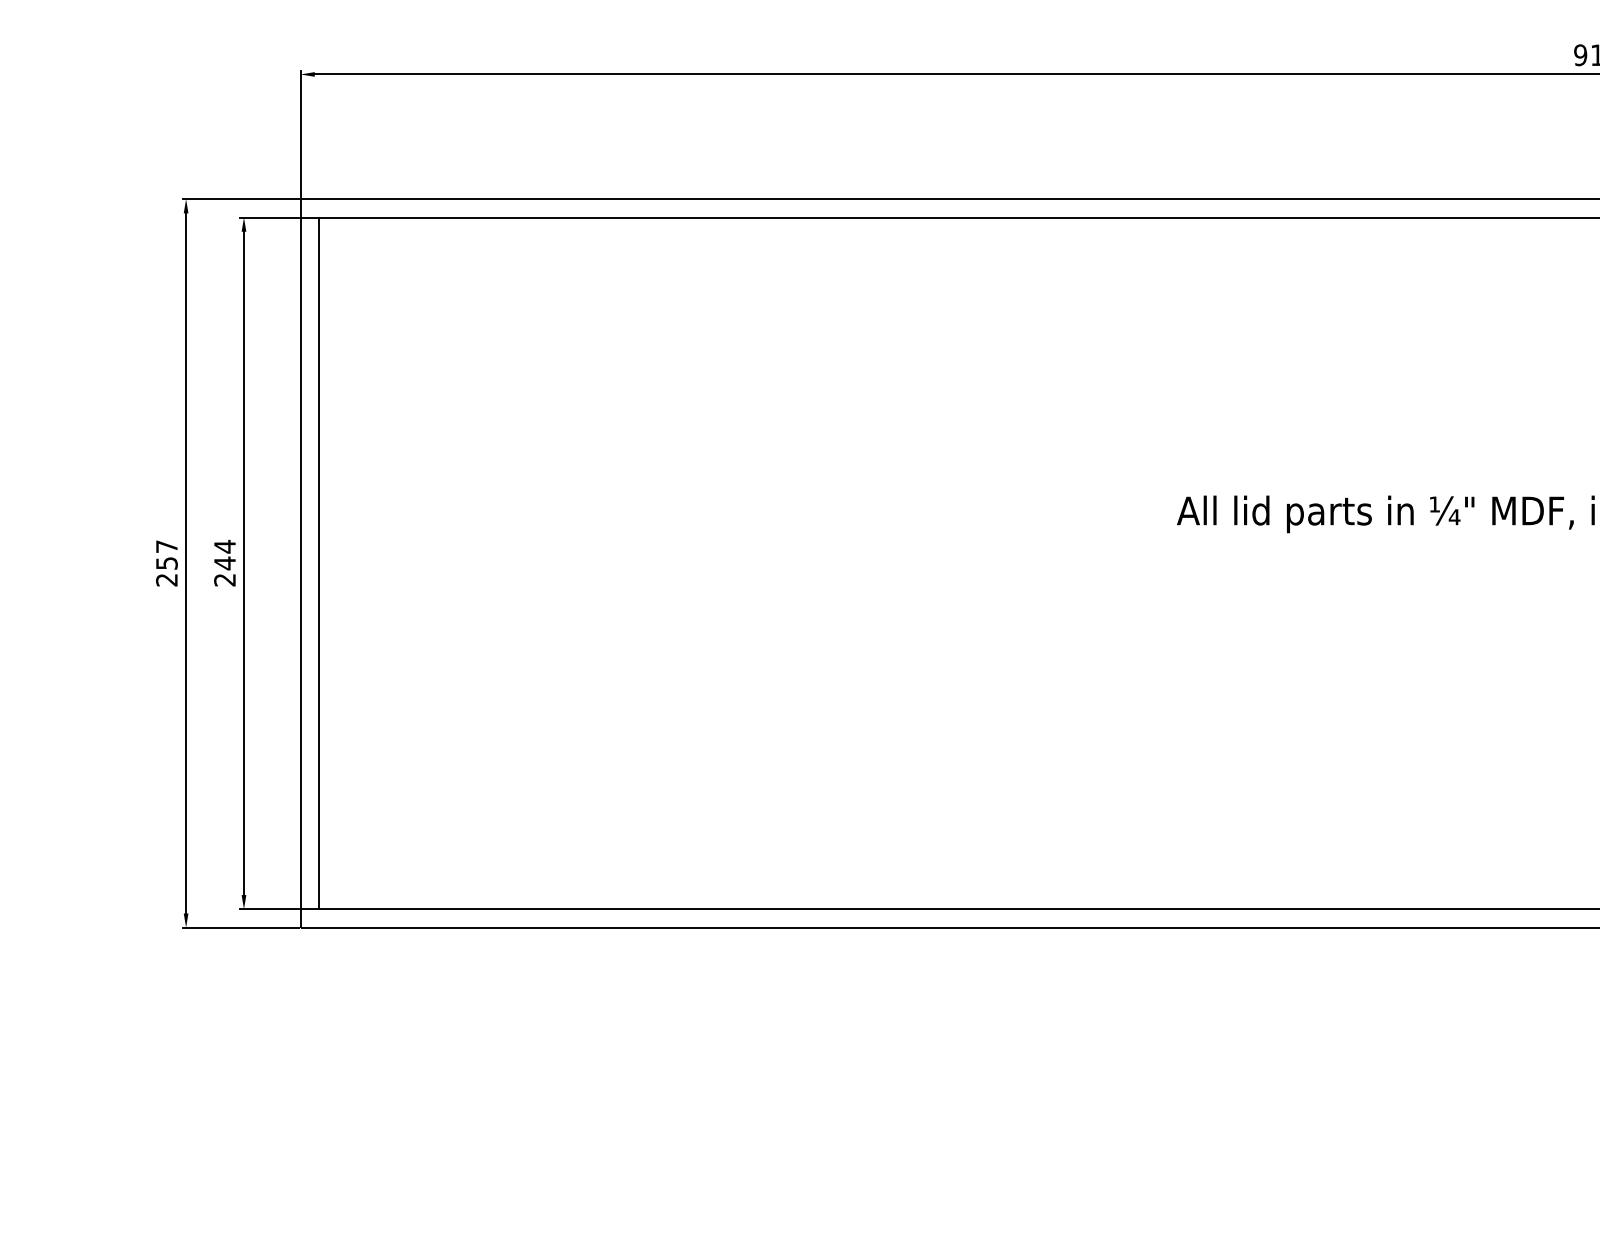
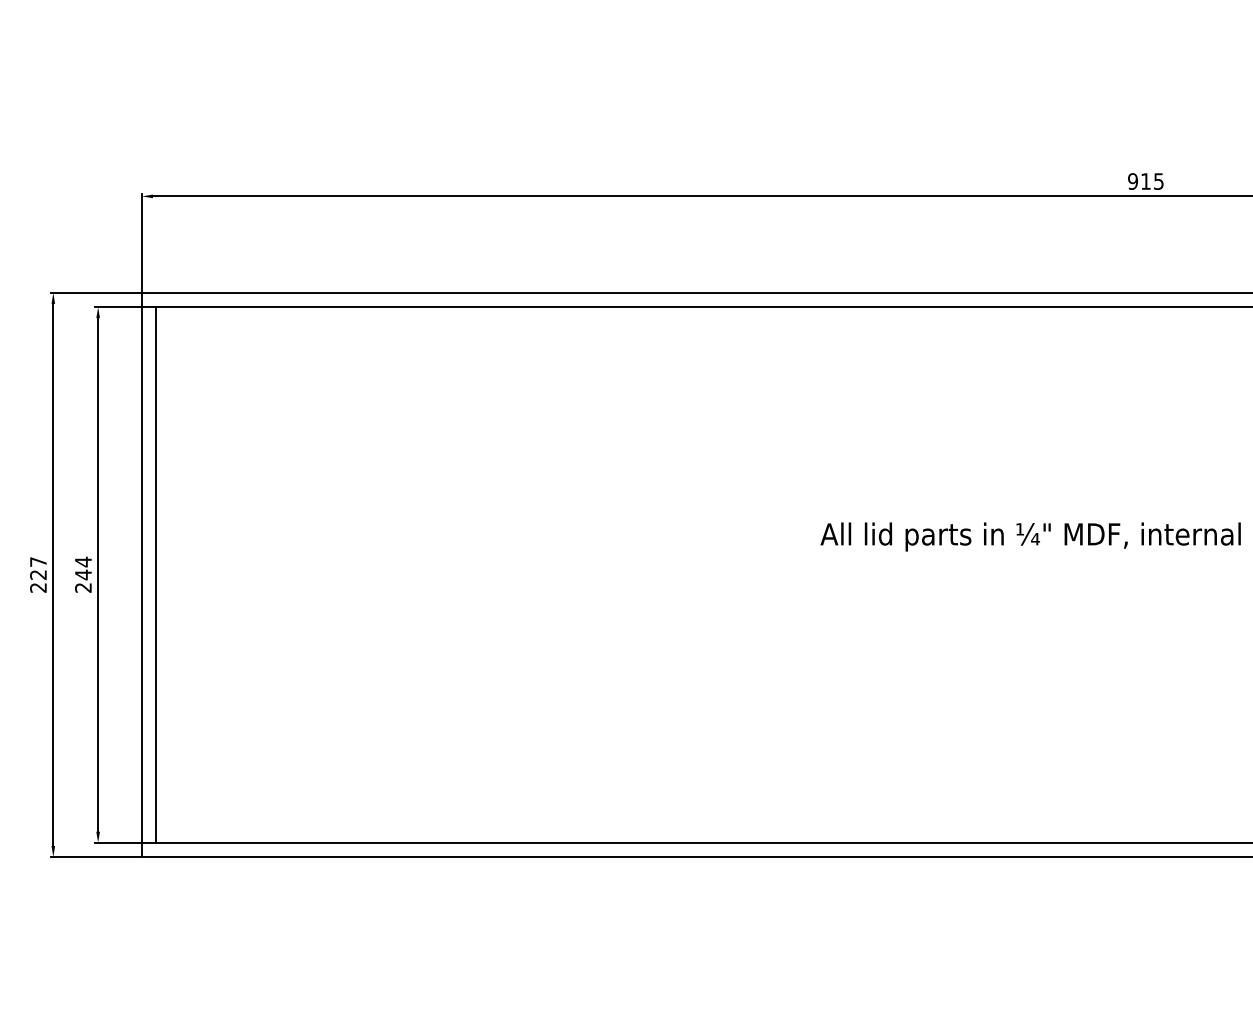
text: (166, 562) -> (38, 574), 257 -> 227

